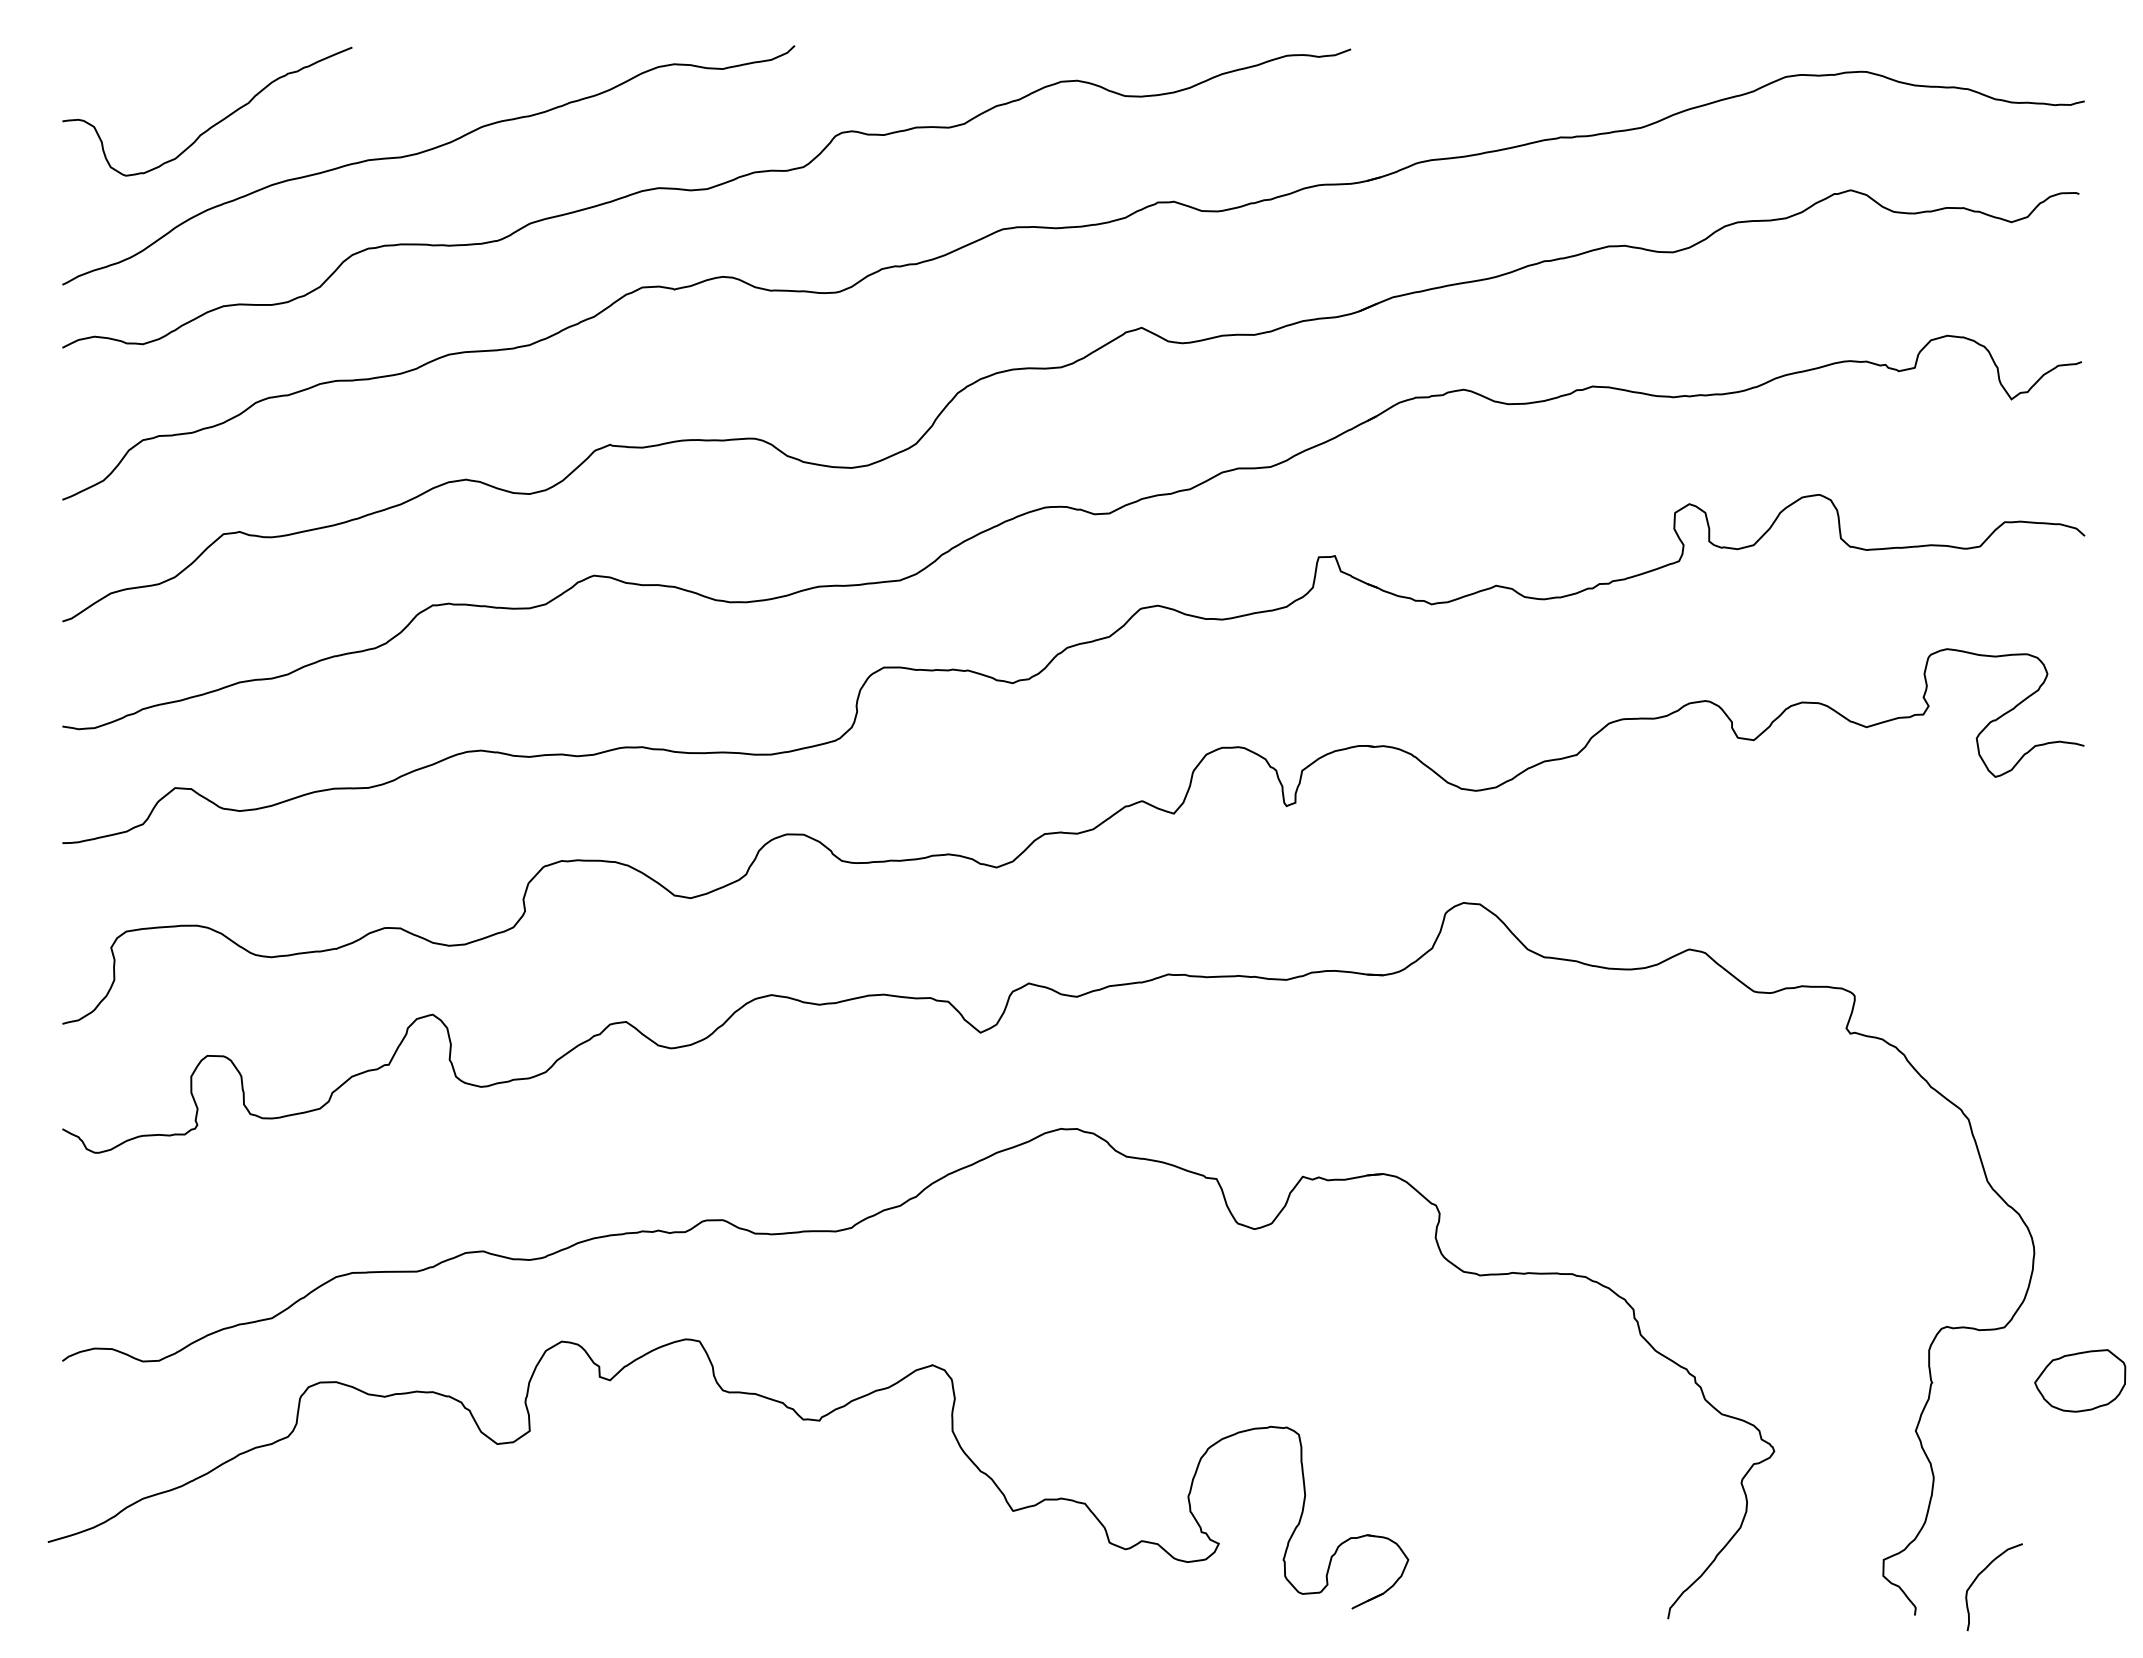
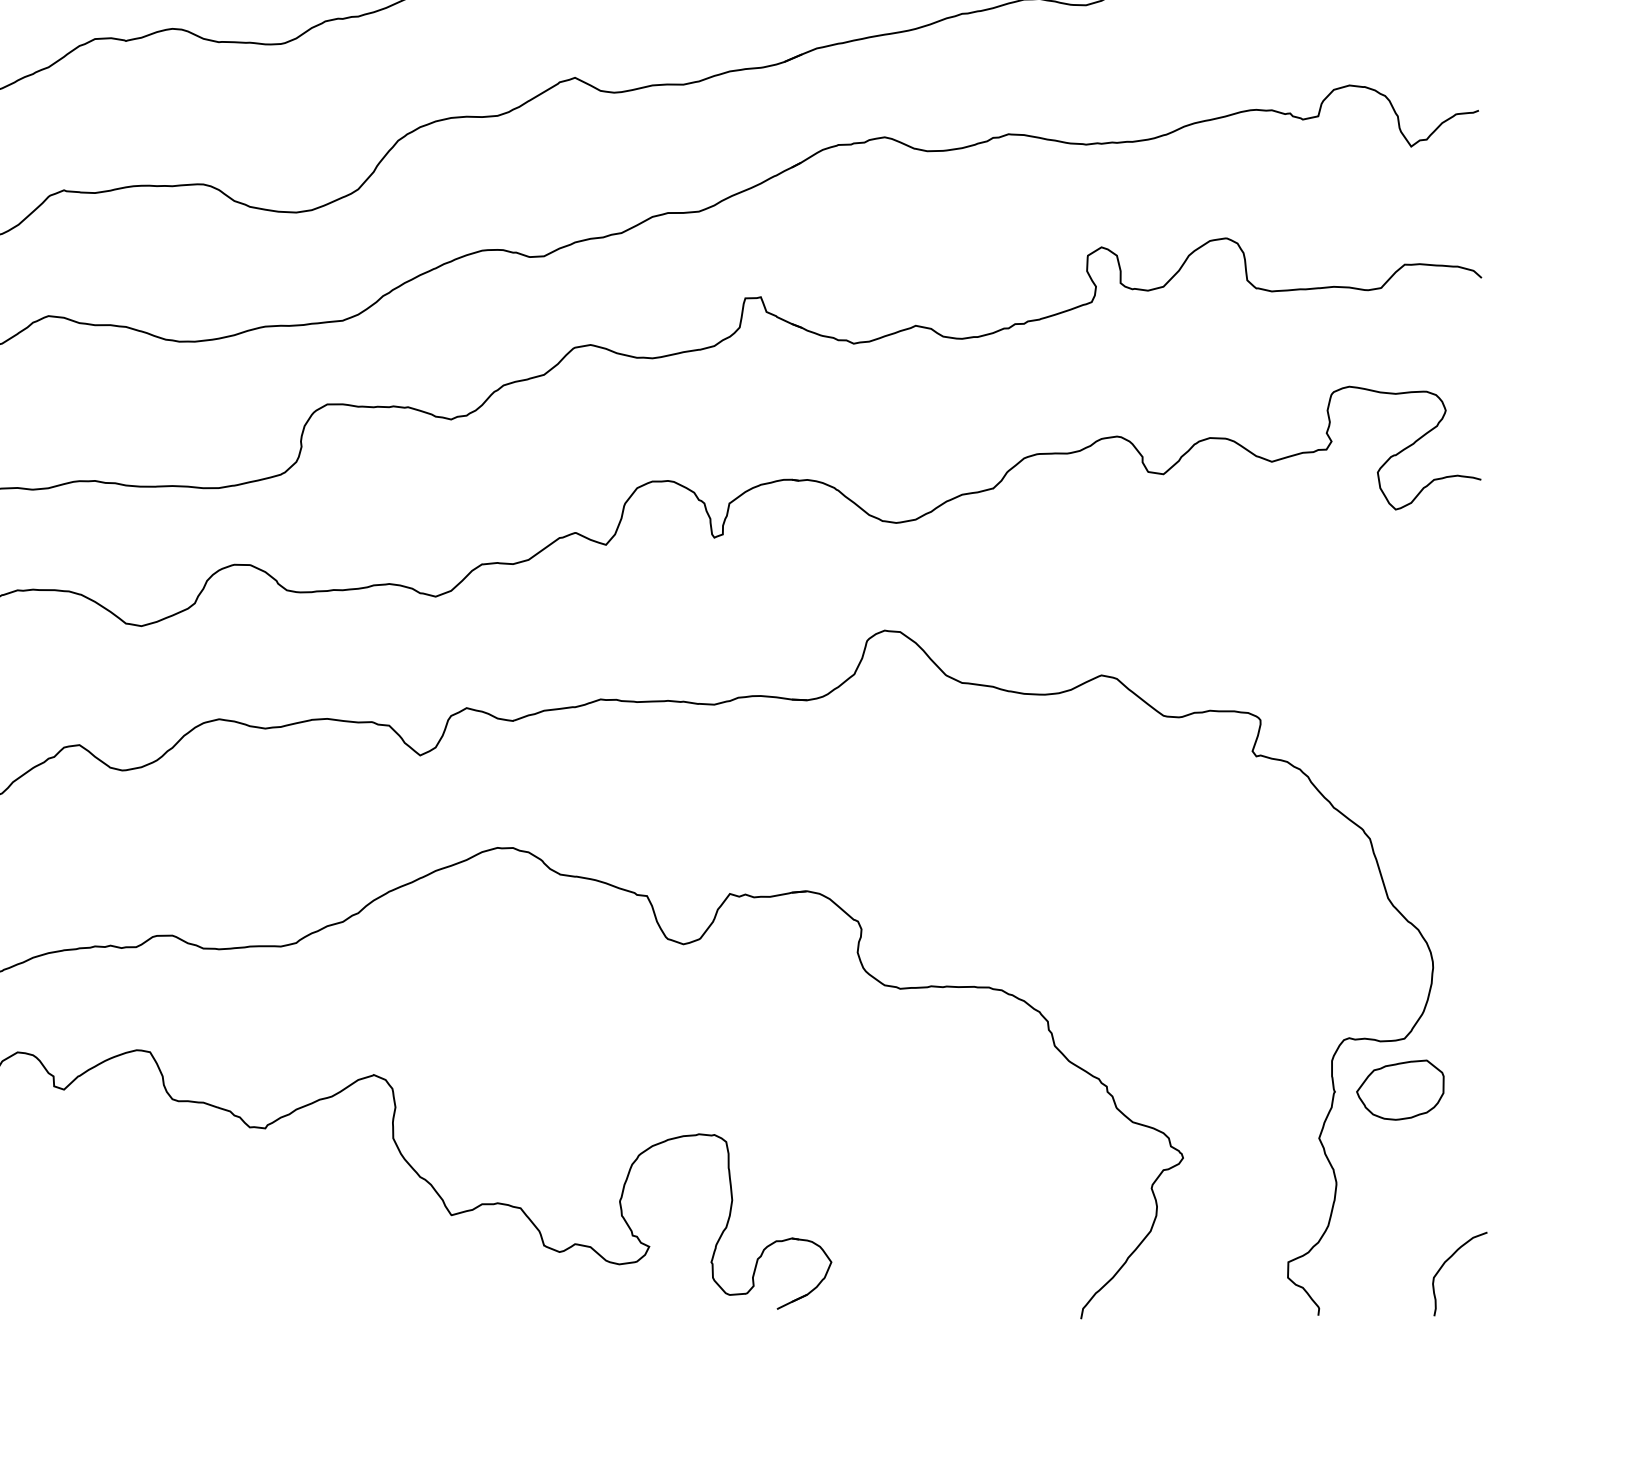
part: (2080, 1380) -> (1400, 1089), moved
curve: (1977, 1578) -> (1443, 1265), moved

